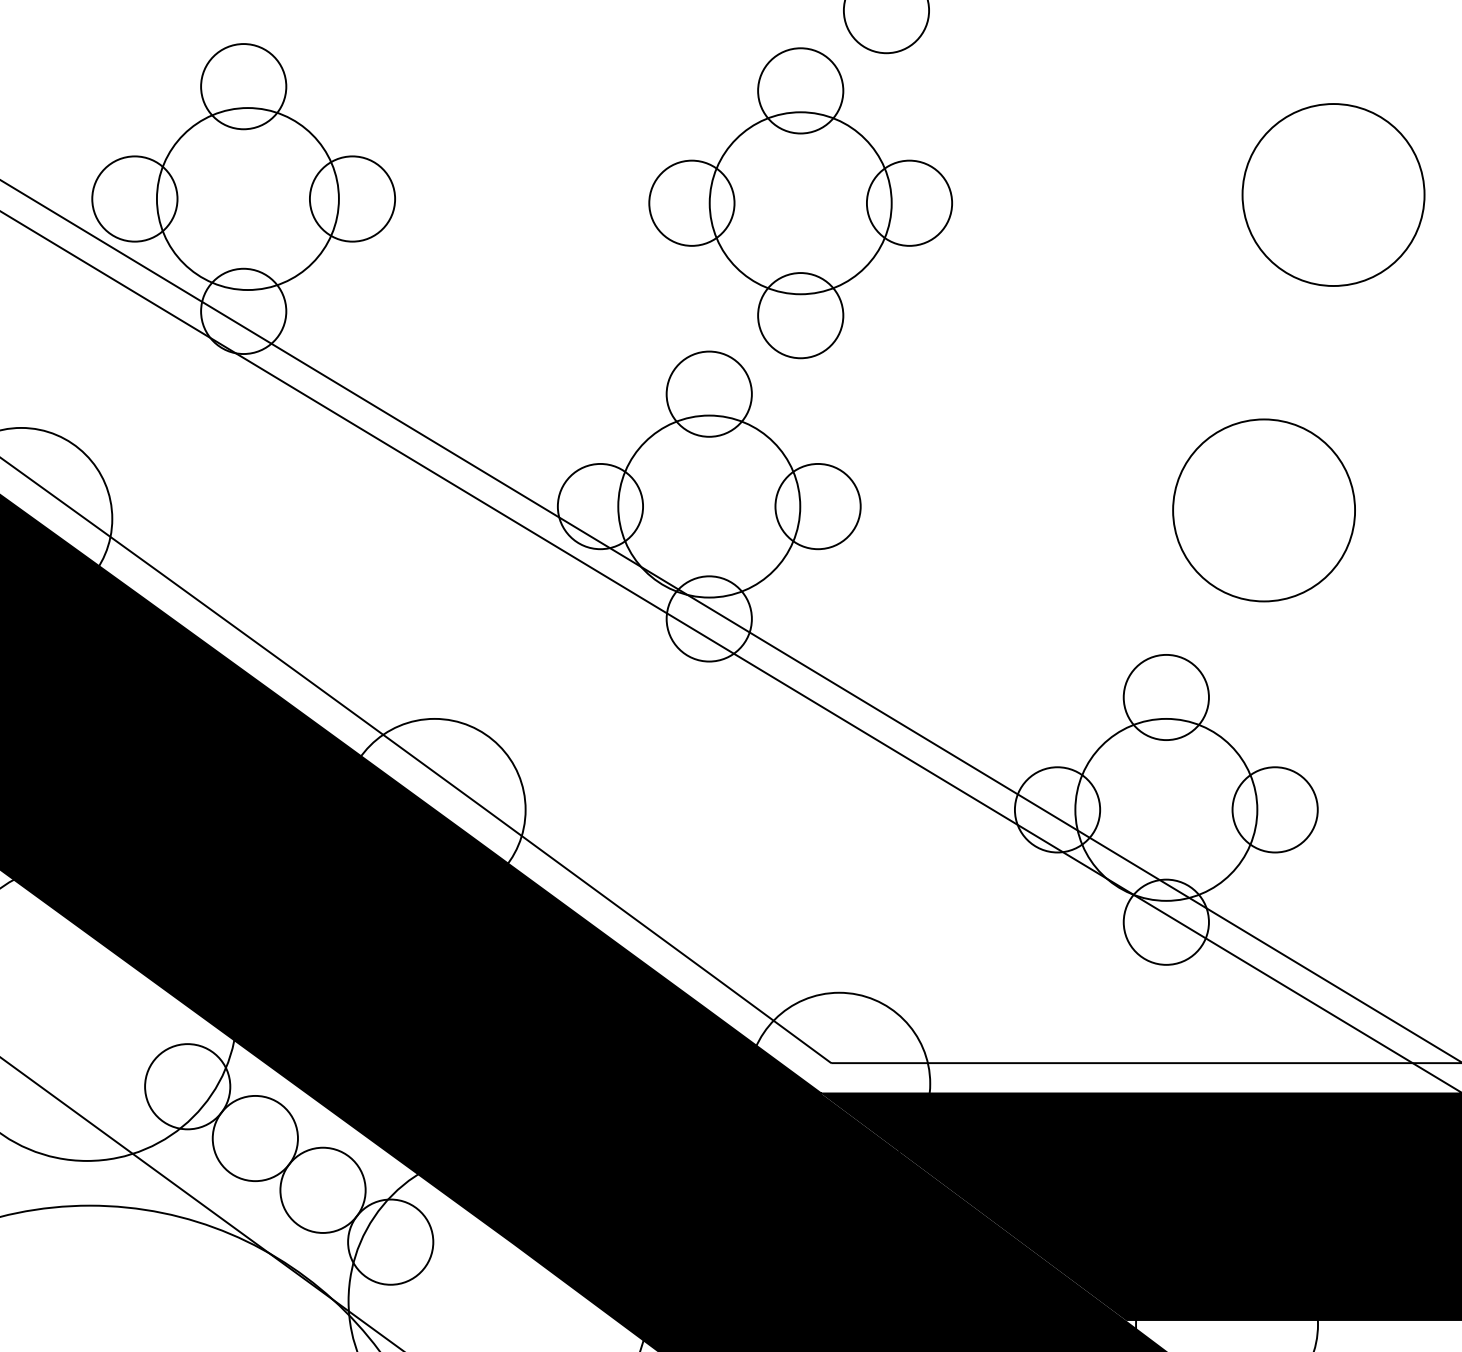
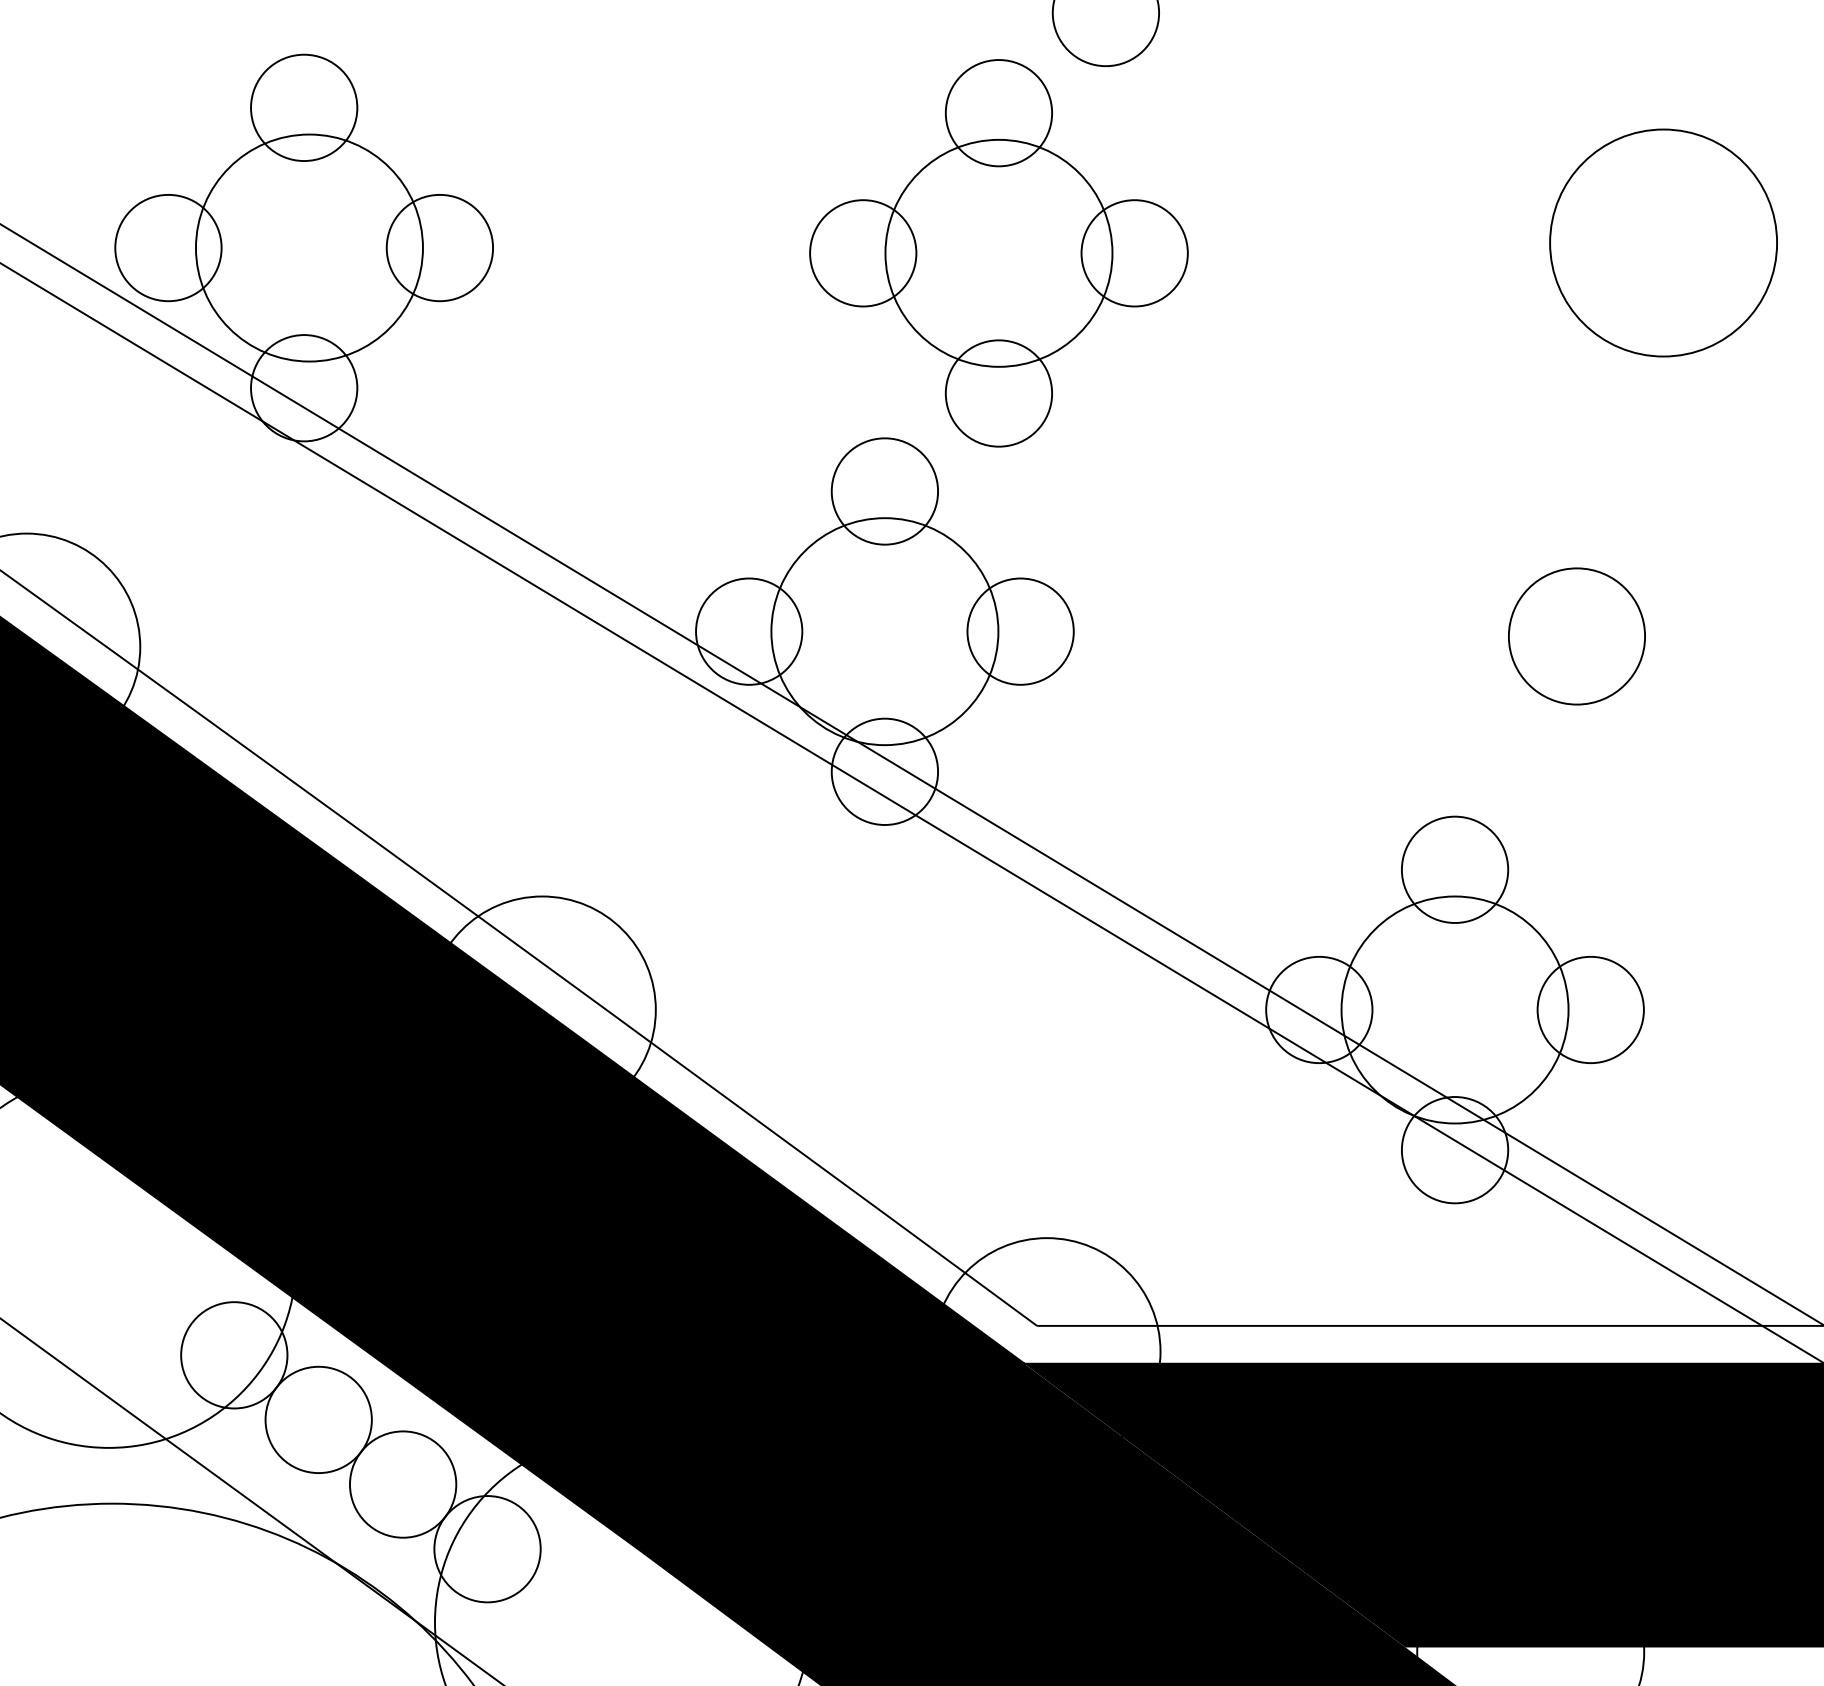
part: (1263, 510) -> (1576, 636), size x0.6

